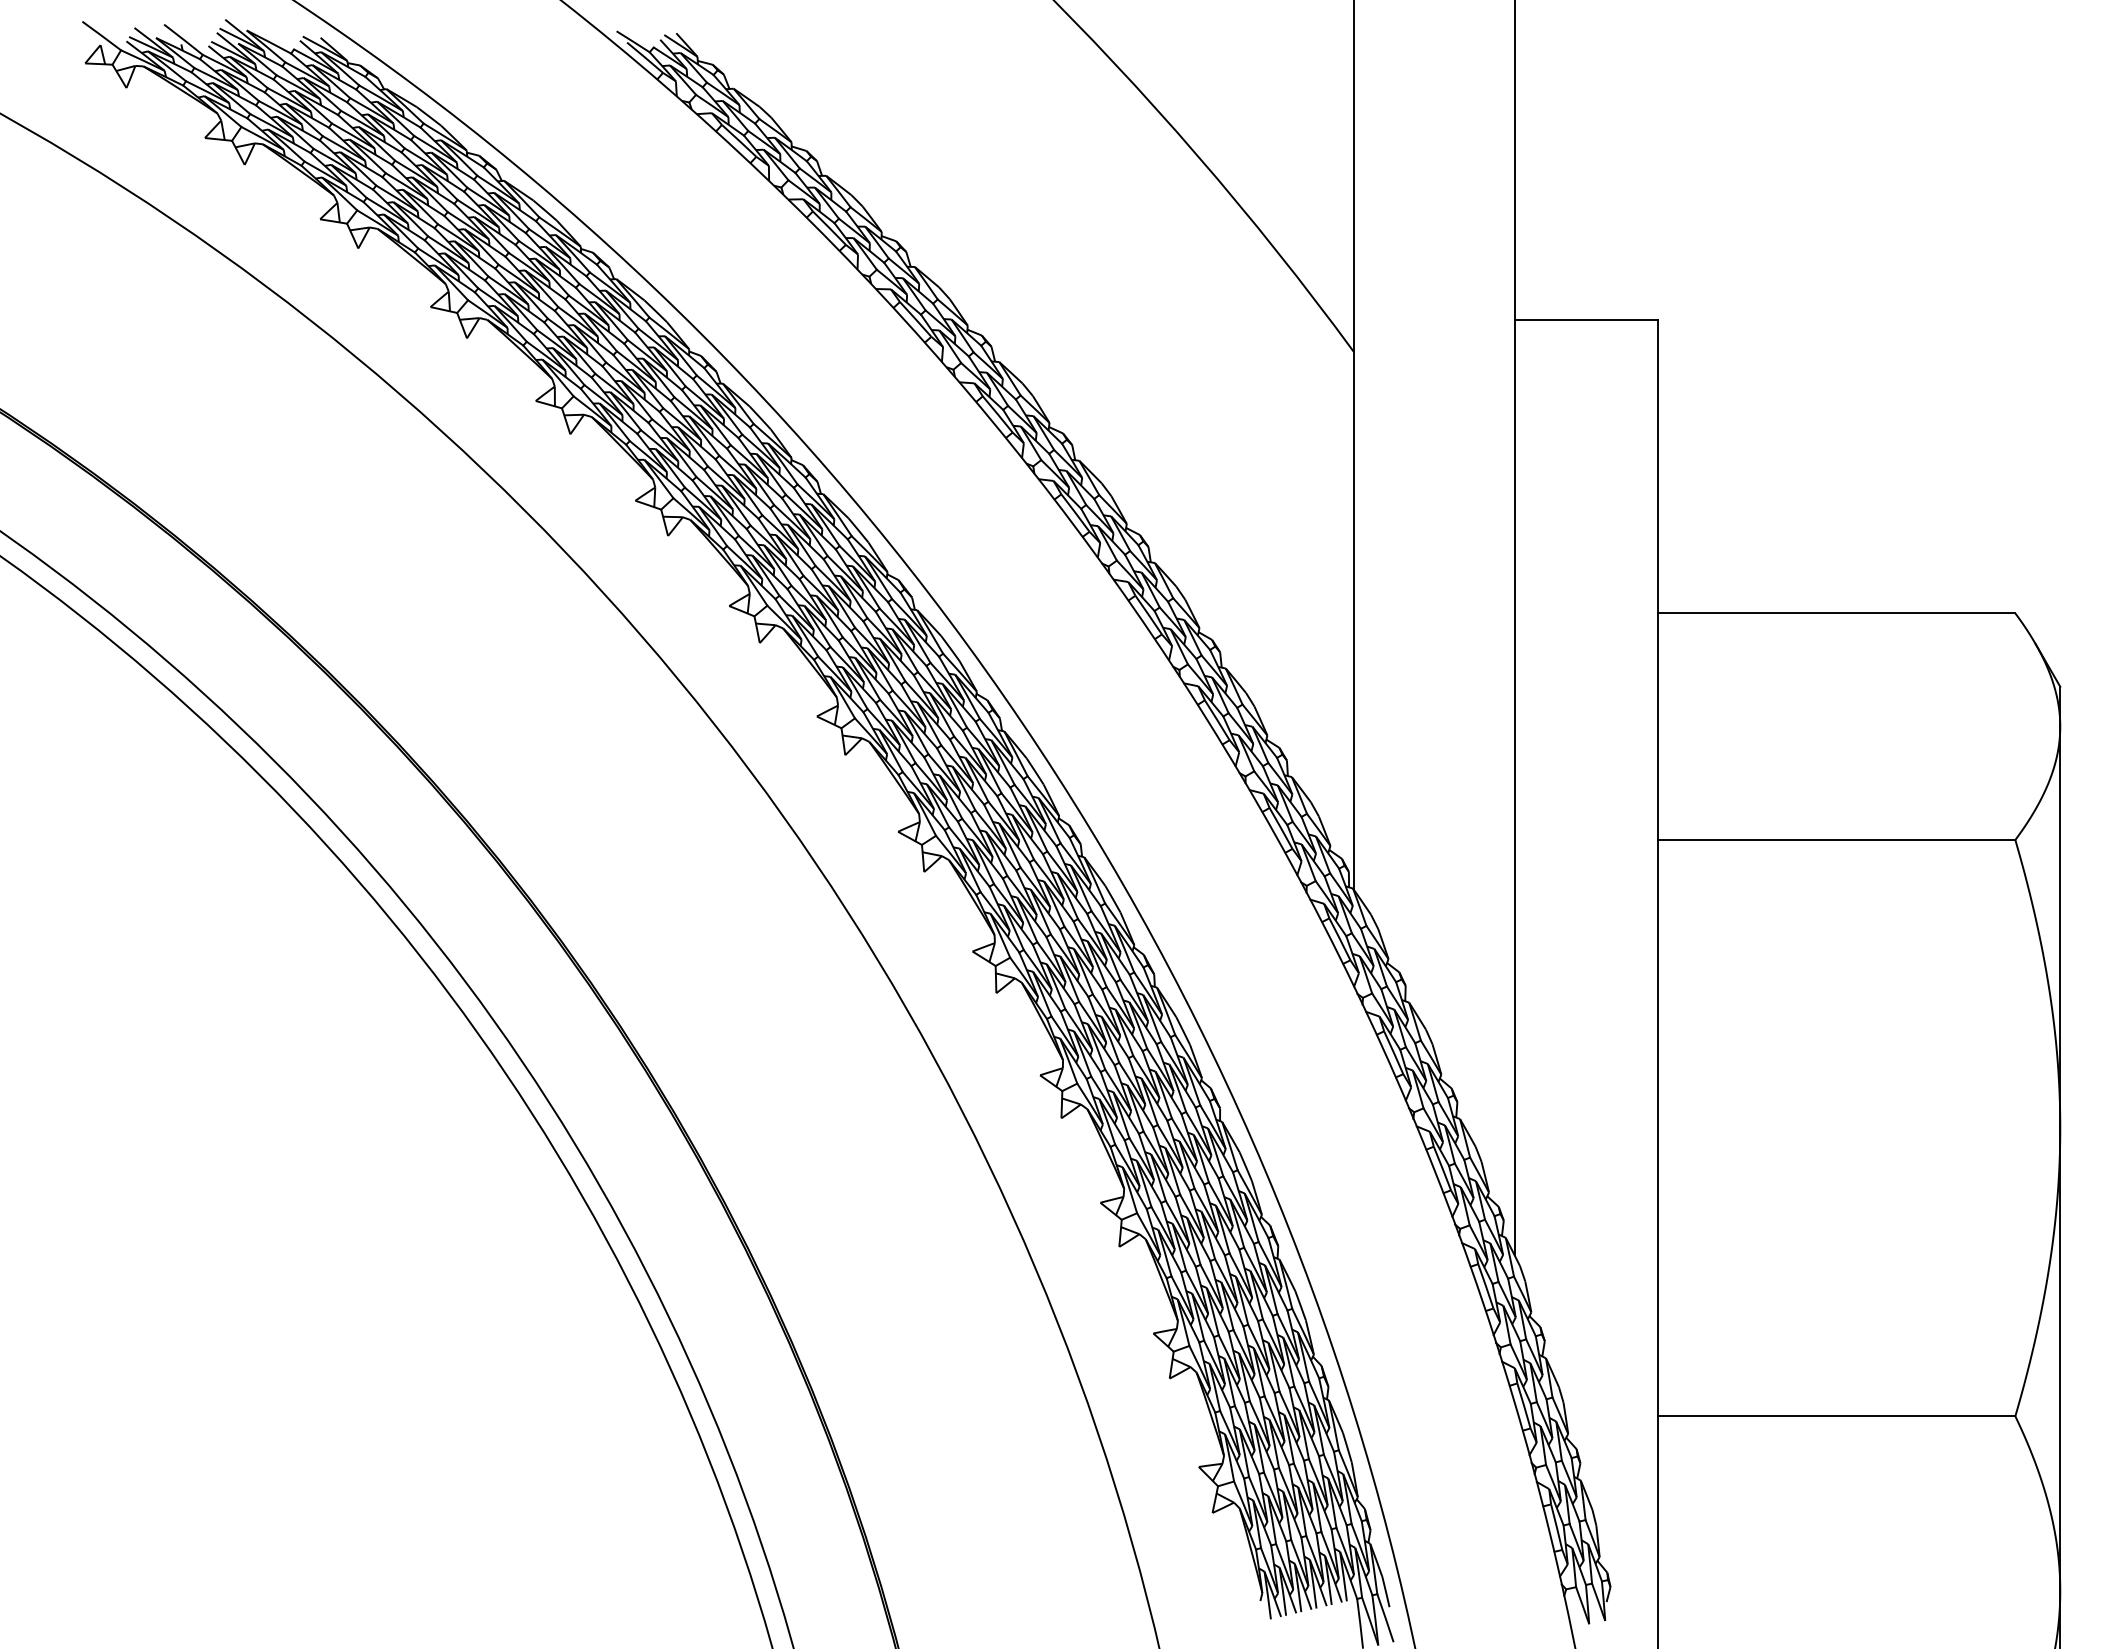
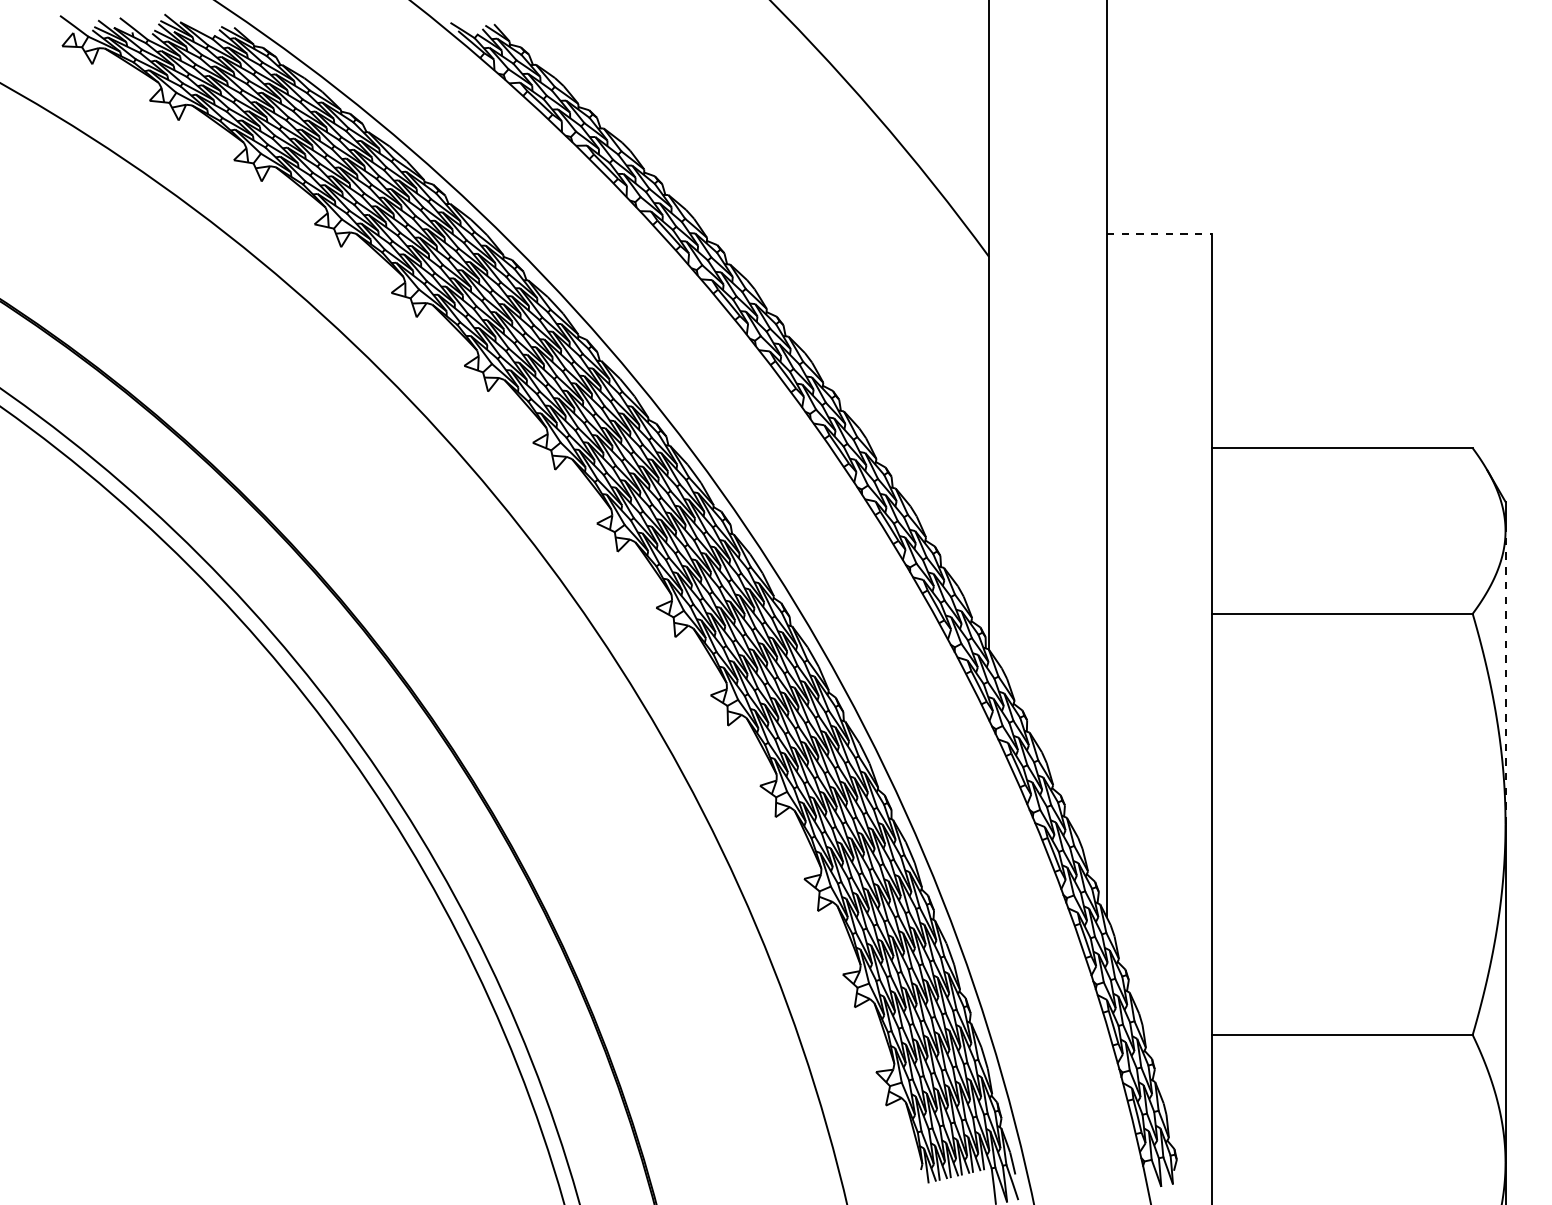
line: (1586, 320) -> (1159, 234), solid -> dashed
line: (2060, 927) -> (1505, 677), solid -> dashed

